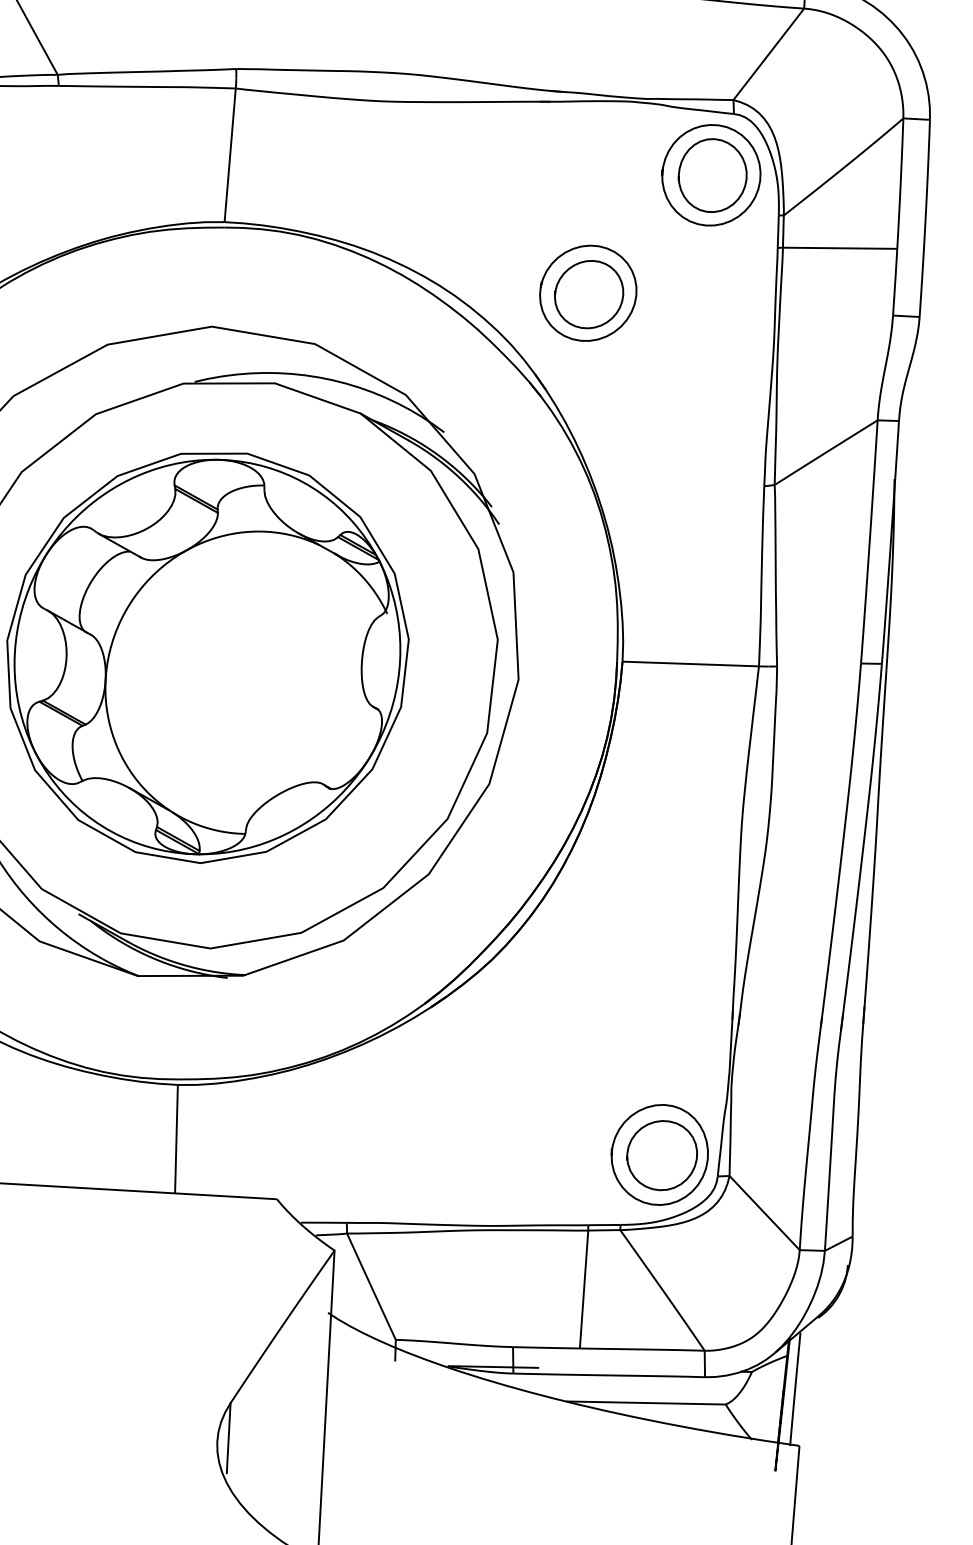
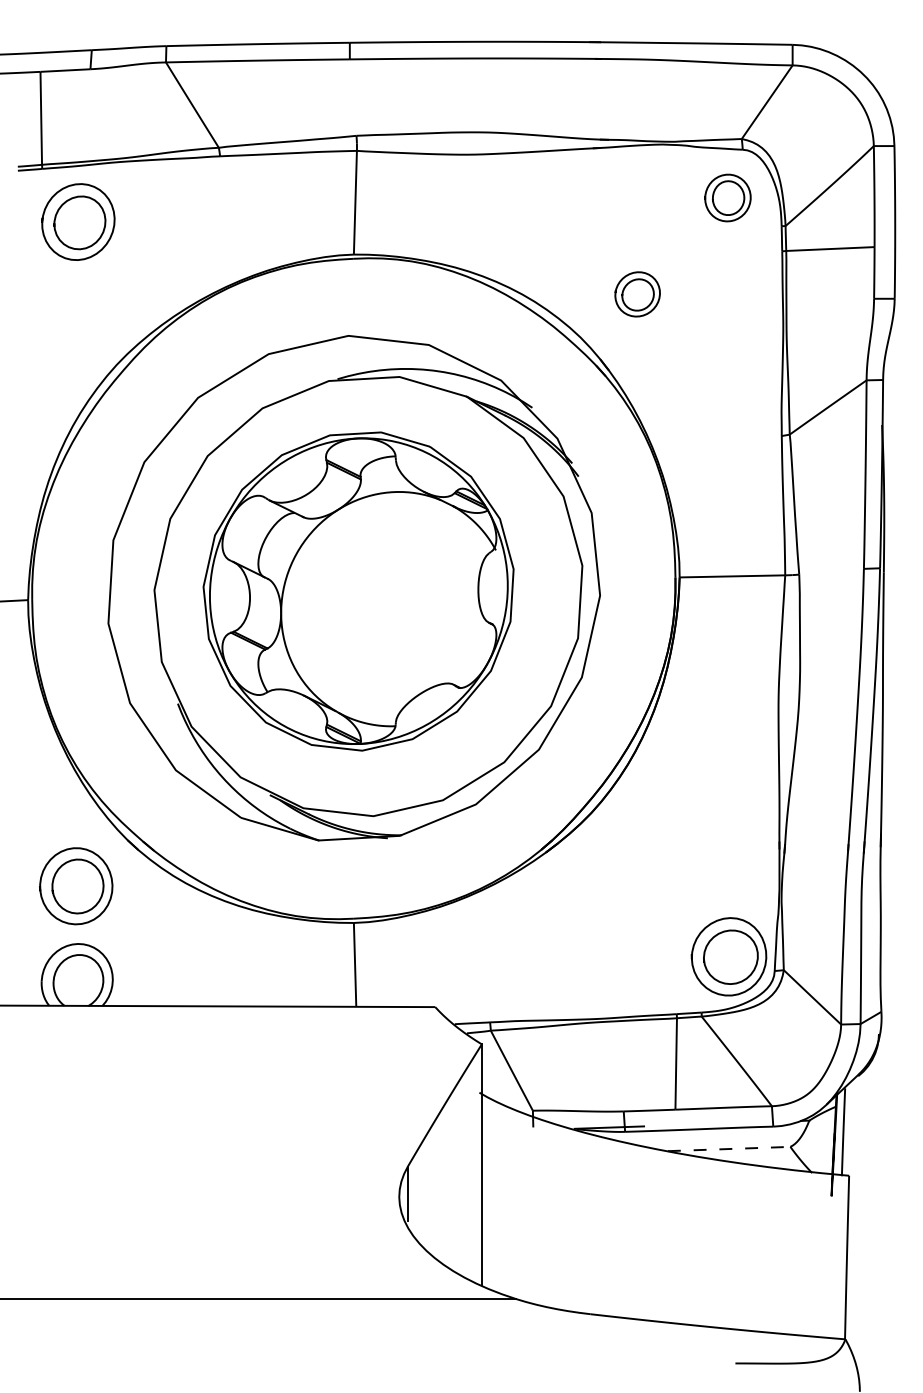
part: (710, 174) -> (727, 197), size x0.6
part: (587, 293) -> (637, 294), size x0.6
line: (646, 1403) -> (729, 1149), solid -> dashed

